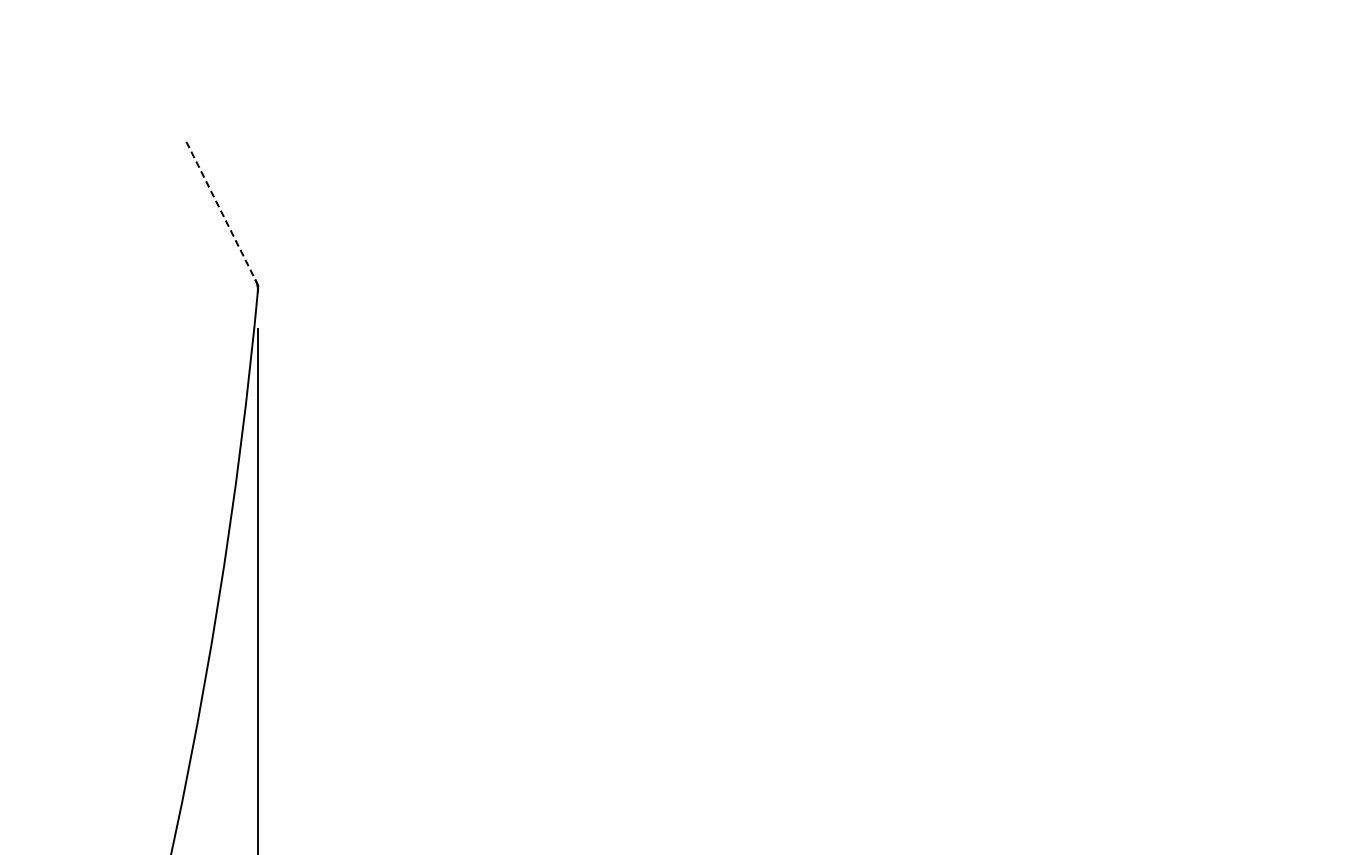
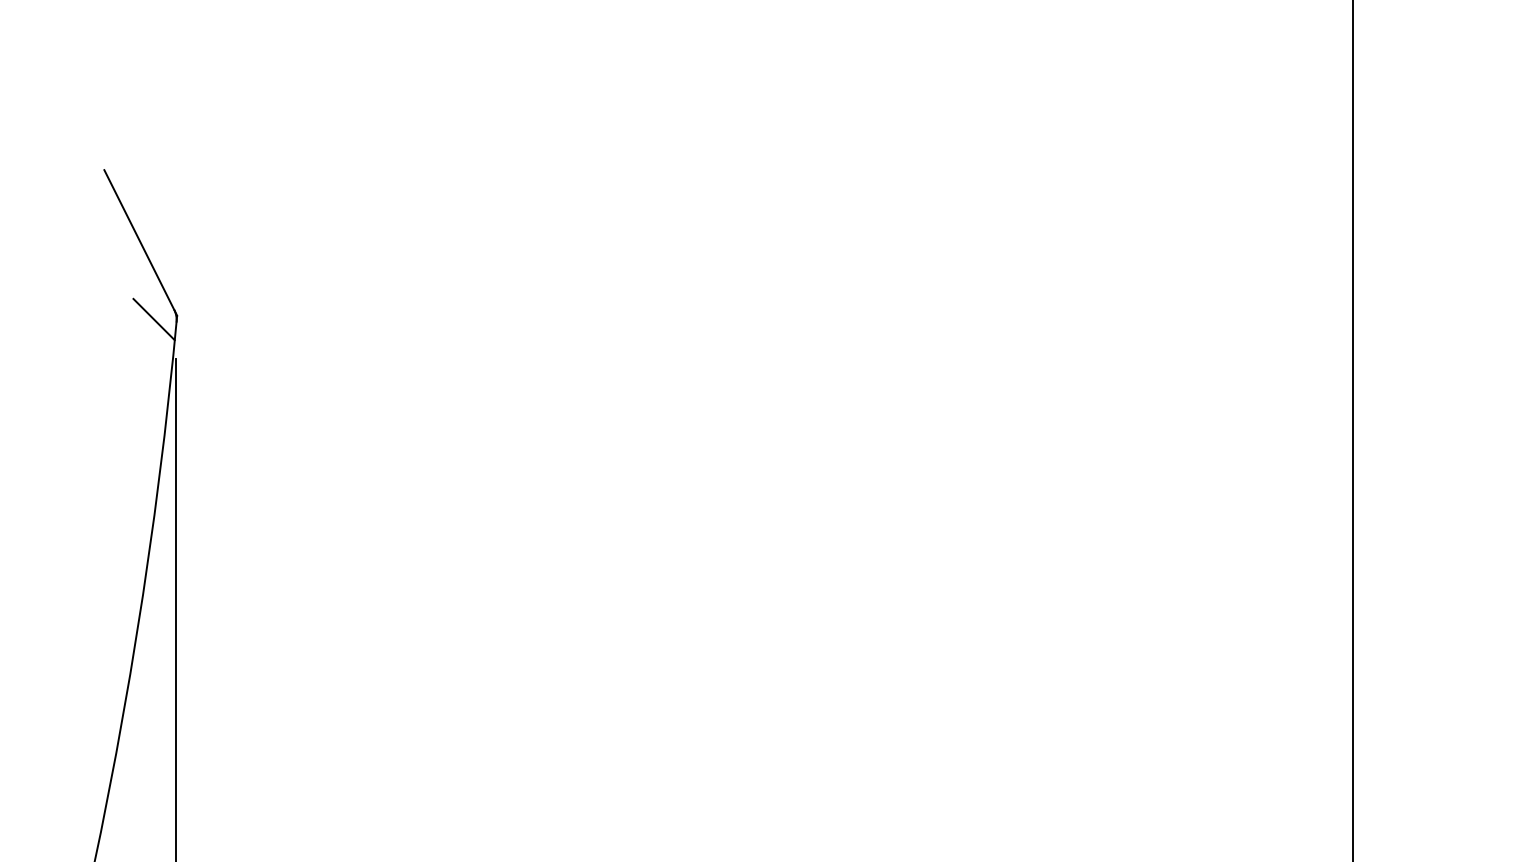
line: (221, 212) -> (140, 242), dashed -> solid
line: (234, 289) -> (153, 319), added

